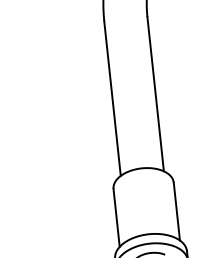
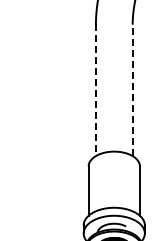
line: (155, 94) -> (132, 90), solid -> dashed
line: (112, 99) -> (95, 90), solid -> dashed

